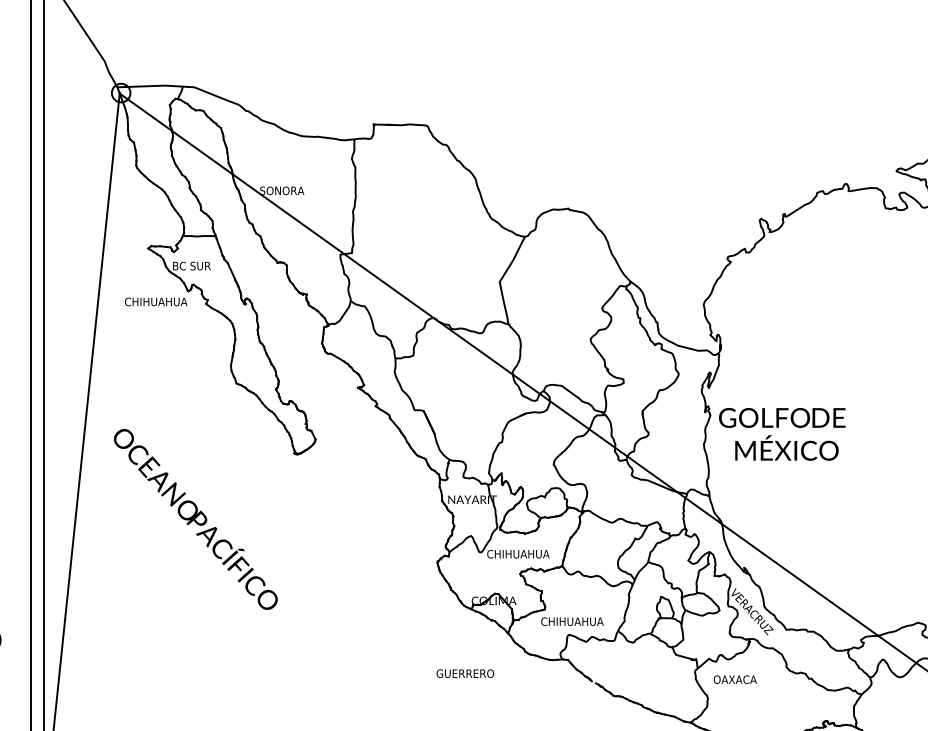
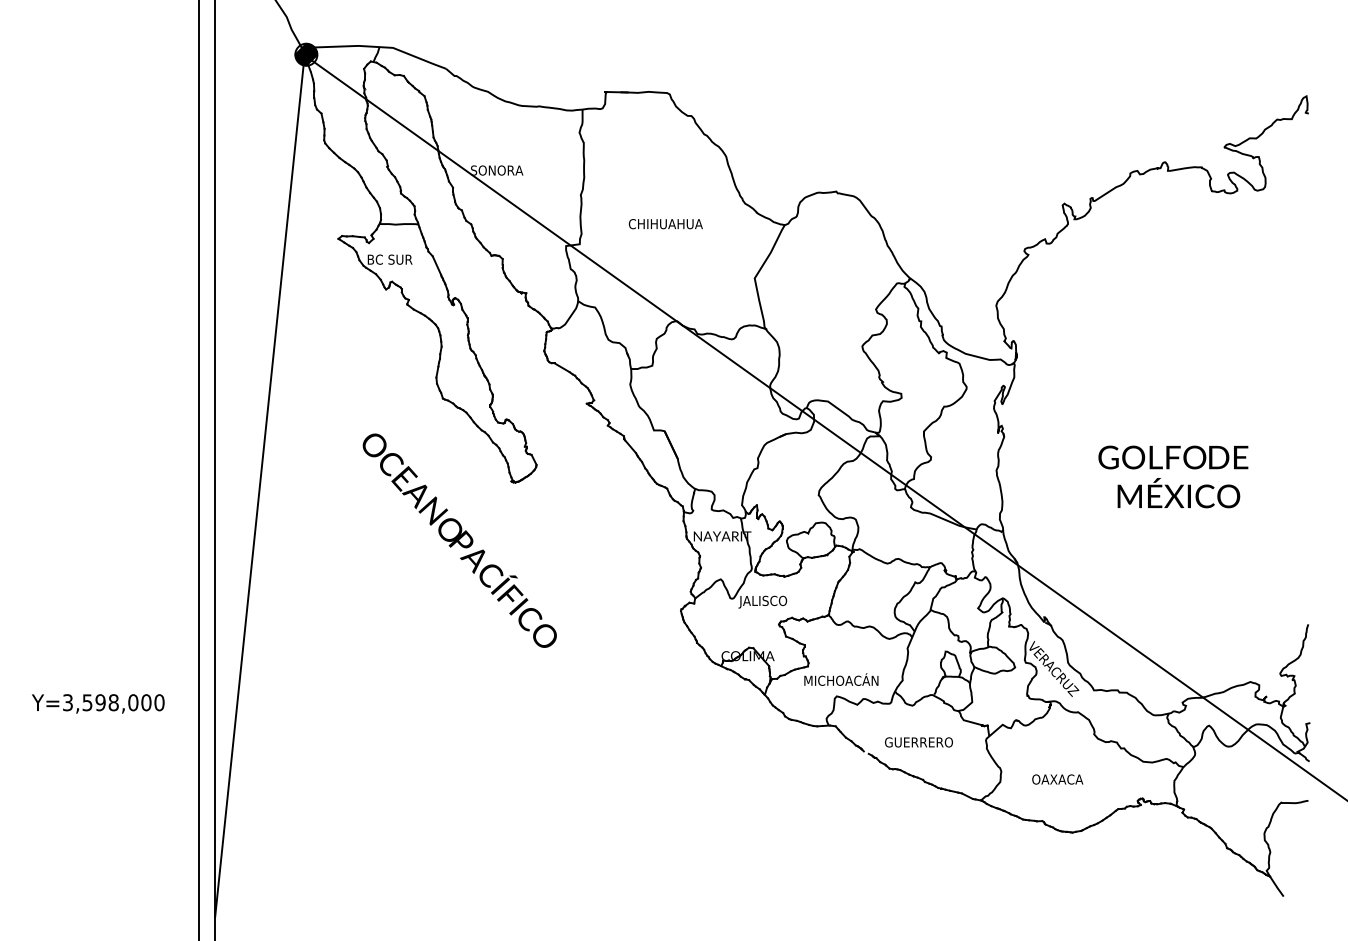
hatch: (121, 92) -> (306, 54), added
text: (155, 302) -> (665, 224), moved
text: (782, 433) -> (1173, 476), moved
text: (195, 519) -> (459, 540), moved
text: (517, 554) -> (775, 601), CHIHUAHUA -> JALISCO
text: (572, 620) -> (840, 679), CHIHUAHUA -> MICHOACÁN
text: (464, 673) -> (918, 742), moved
text: (735, 679) -> (1057, 779), moved

